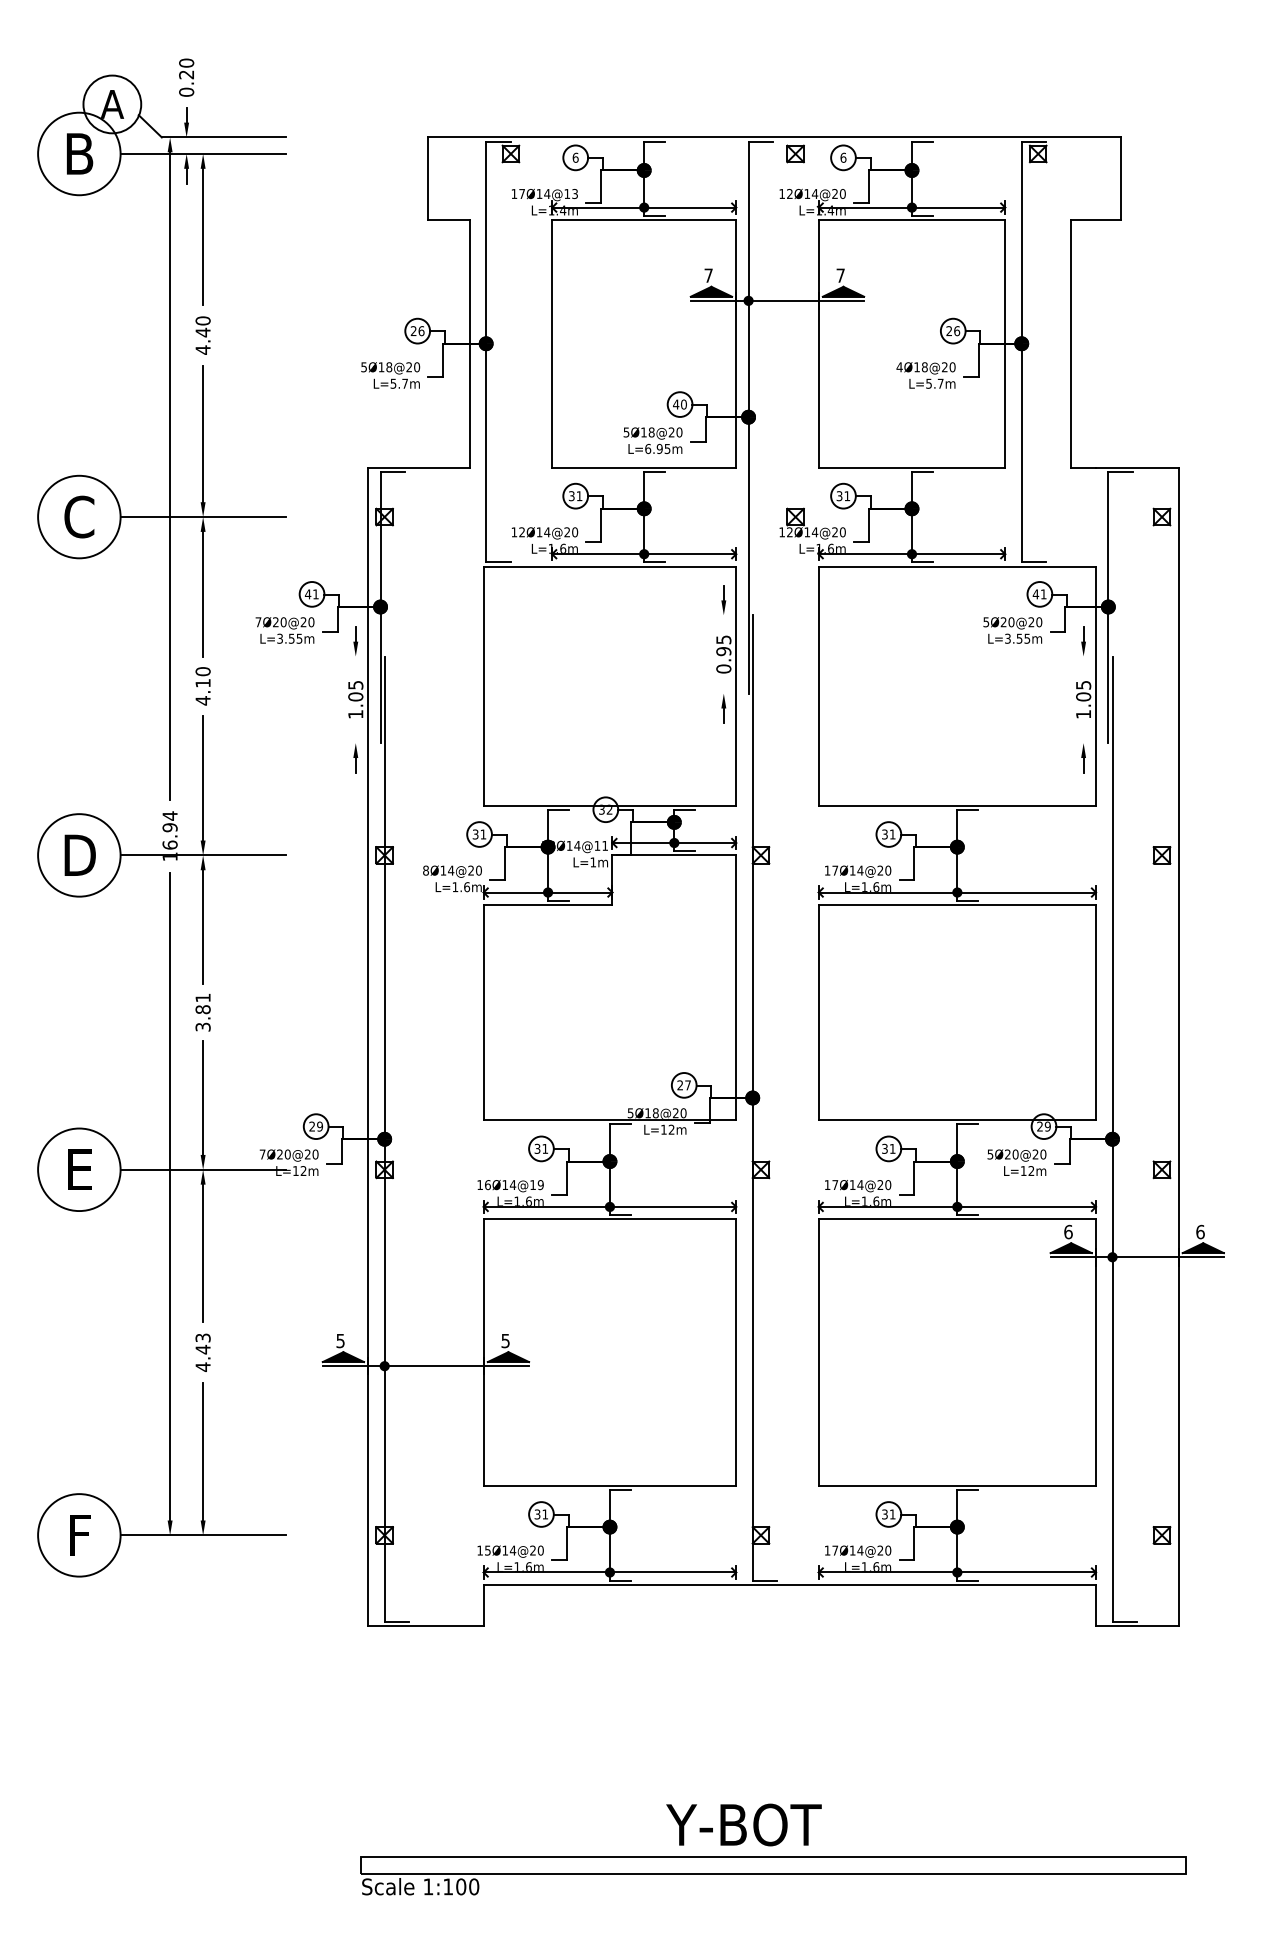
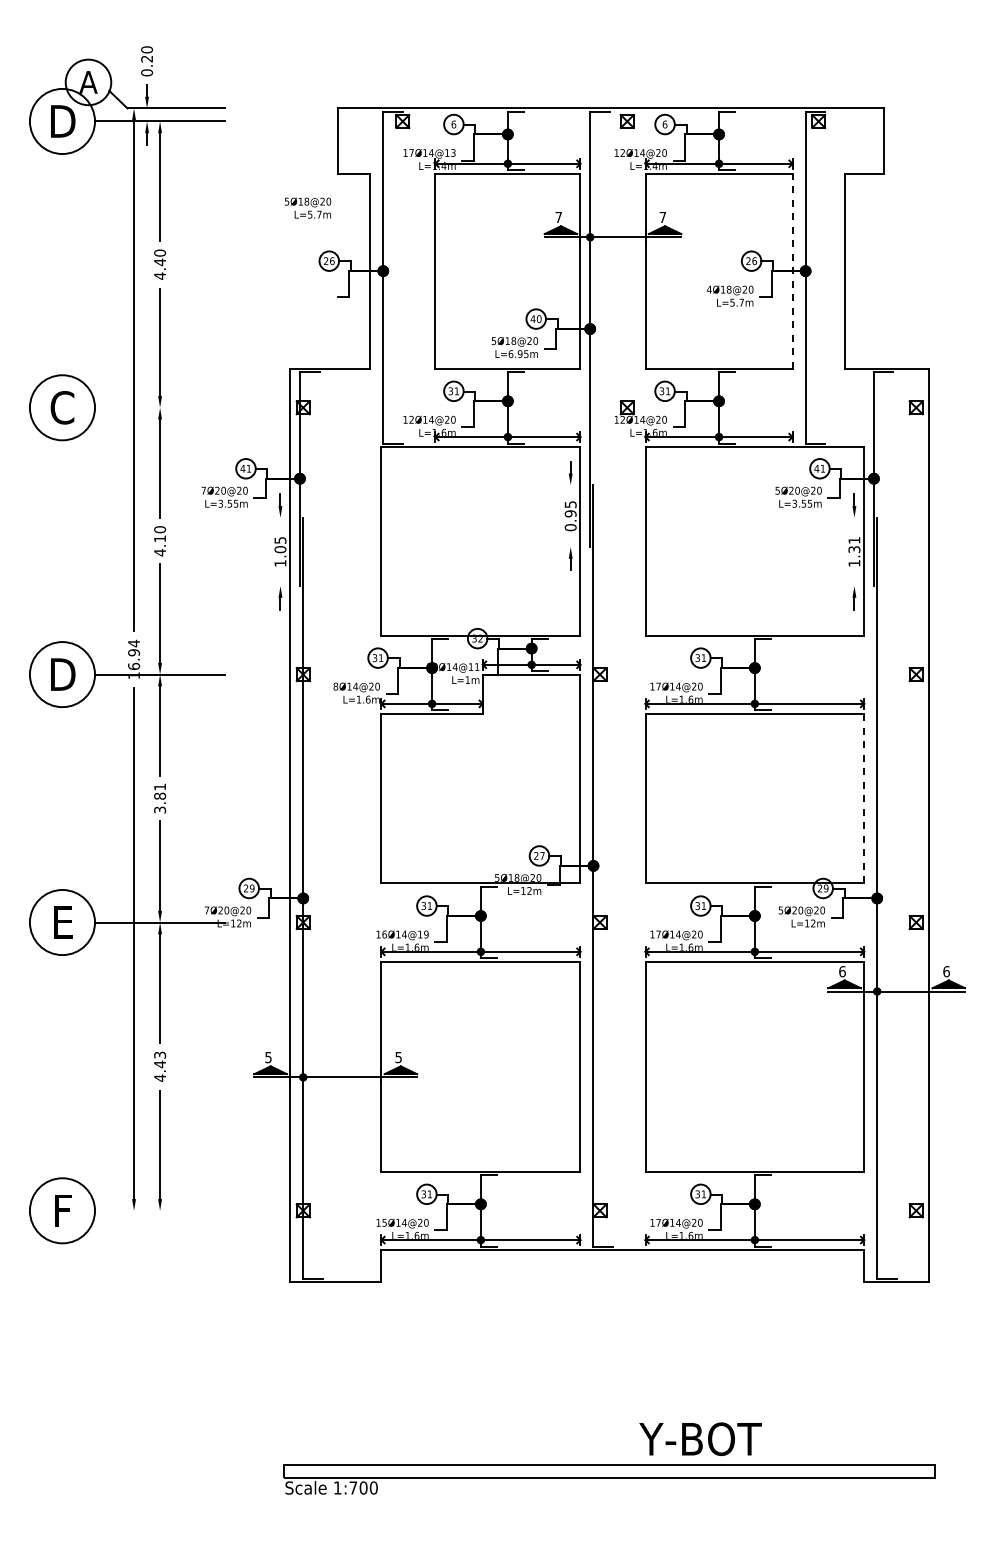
text: (80, 154) -> (63, 121), B -> D
line: (1005, 344) -> (792, 271), solid -> dashed
text: (390, 374) -> (307, 207), moved
line: (203, 516) -> (160, 407), removed
text: (1083, 691) -> (854, 545), 1.05 -> 1.31
line: (1096, 1012) -> (864, 798), solid -> dashed
line: (203, 1534) -> (160, 1210), removed
text: (743, 1824) -> (700, 1438), moved
text: (448, 1886) -> (353, 1487), 1:100 -> 1:700

